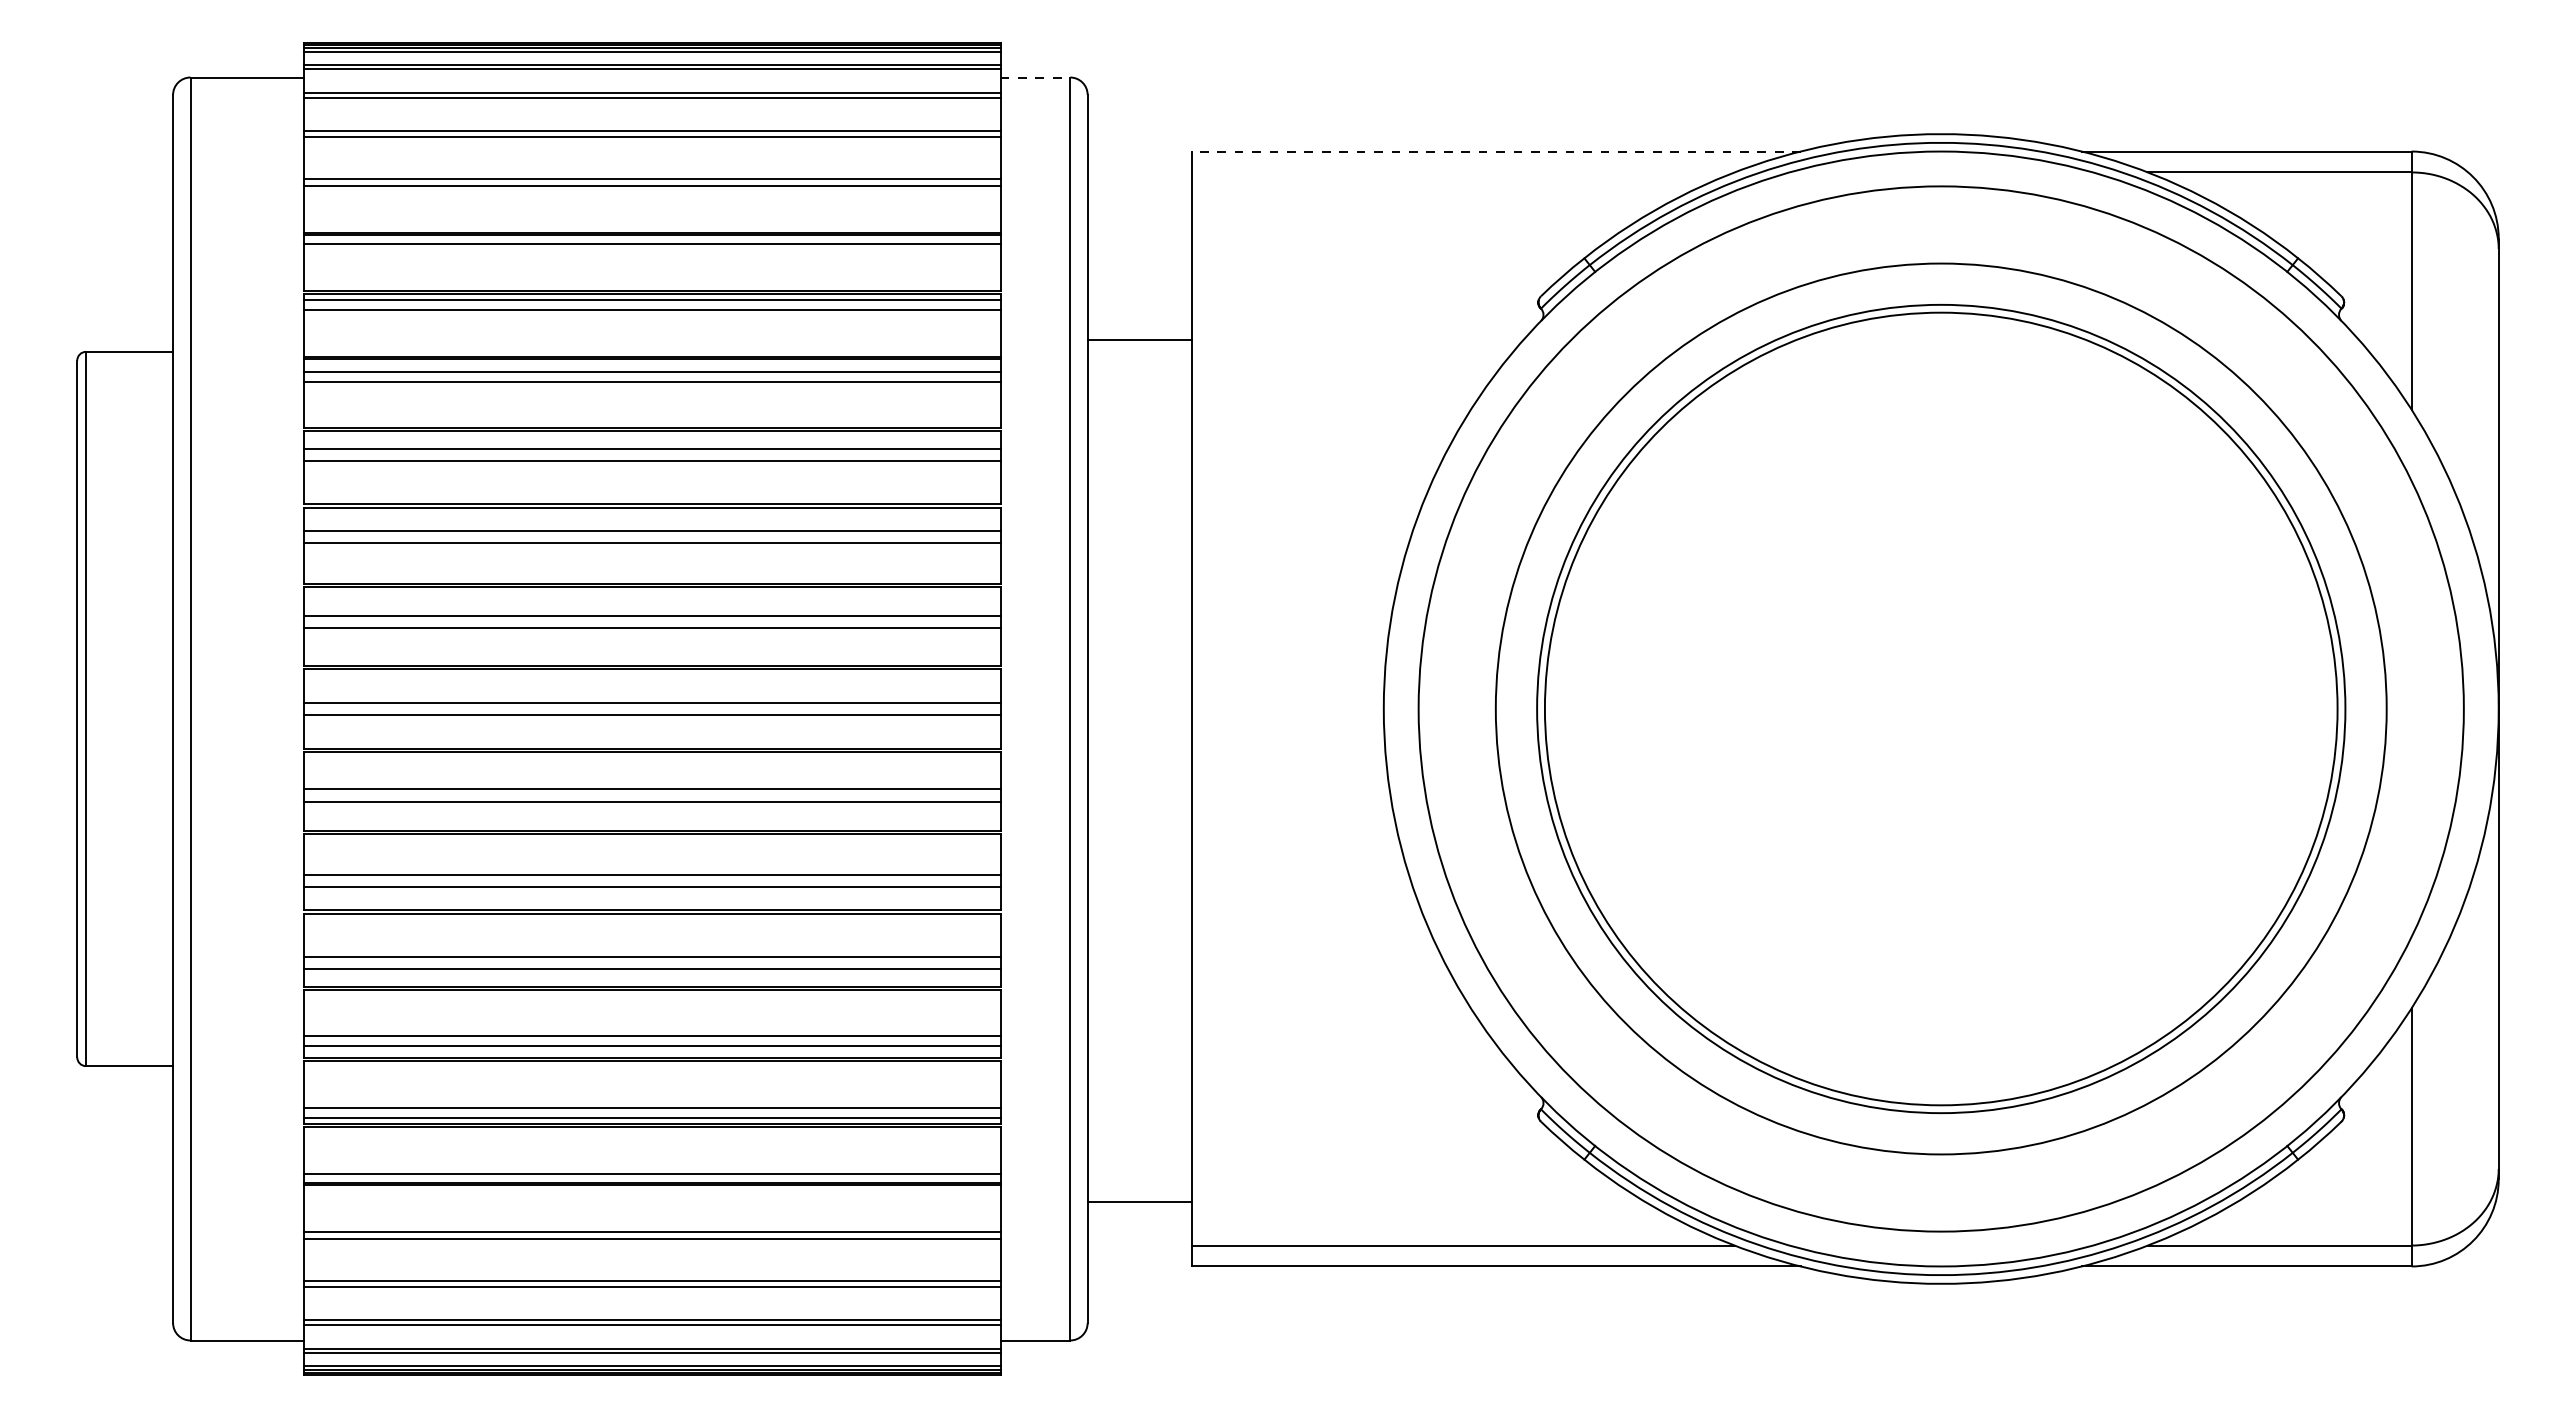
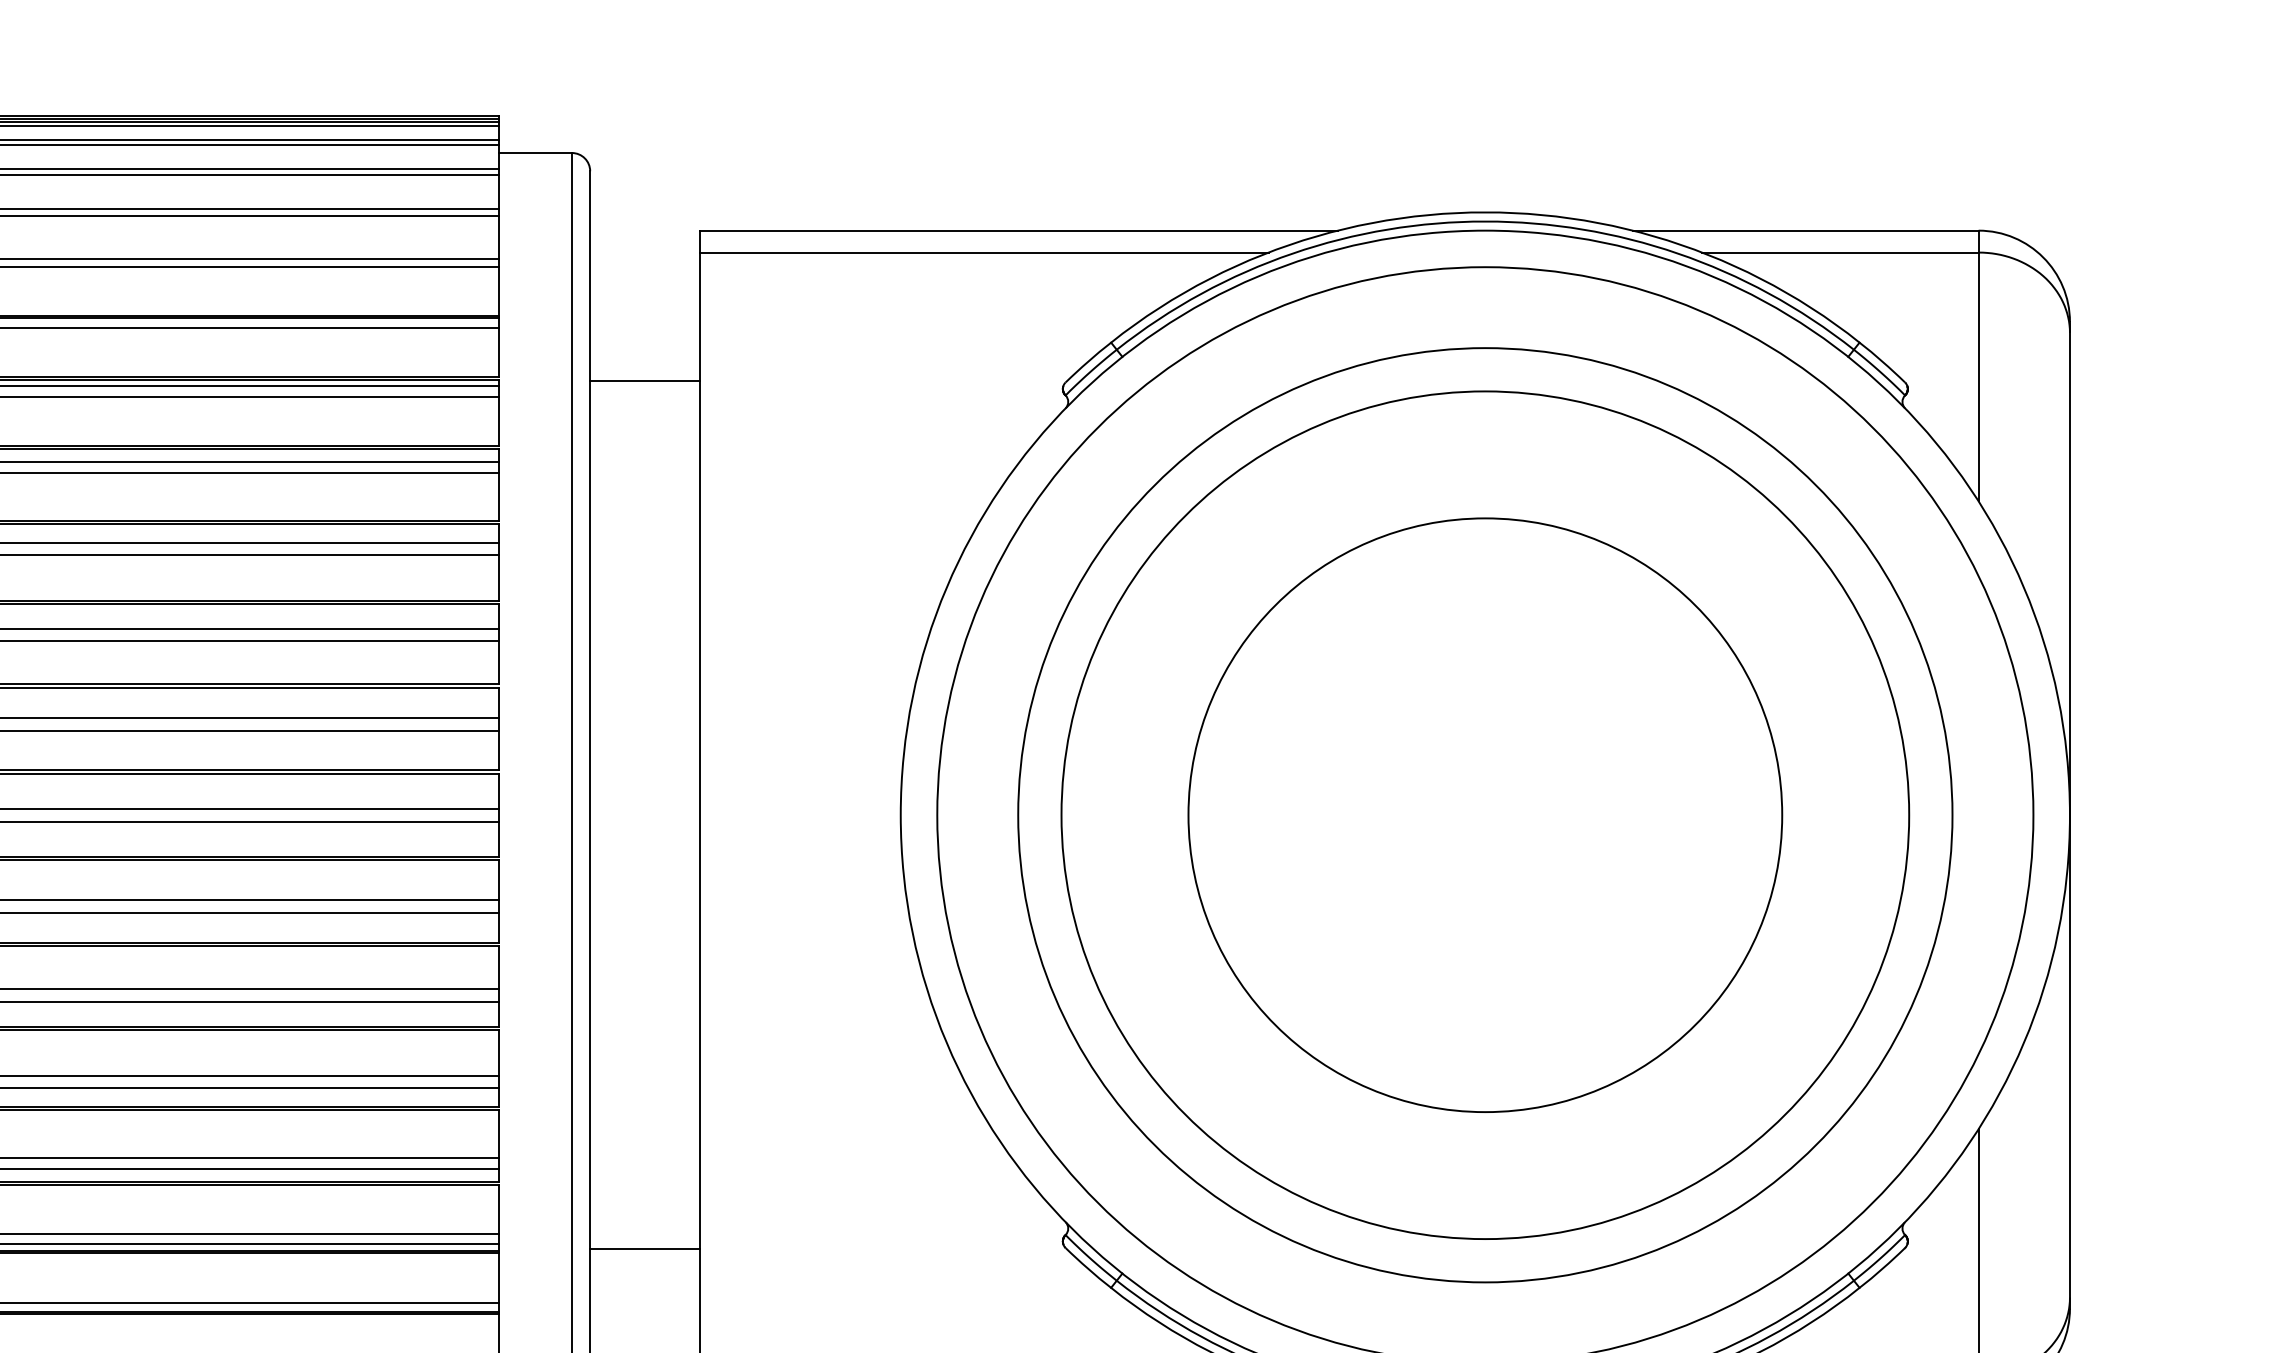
line: (1035, 77) -> (535, 152), dashed -> solid
line: (1496, 151) -> (1018, 230), dashed -> solid
line: (1463, 172) -> (984, 252), added
line: (1139, 340) -> (644, 381), moved
circle: (1941, 708) -> (1485, 814), size x0.71
line: (1139, 1201) -> (644, 1248), moved

